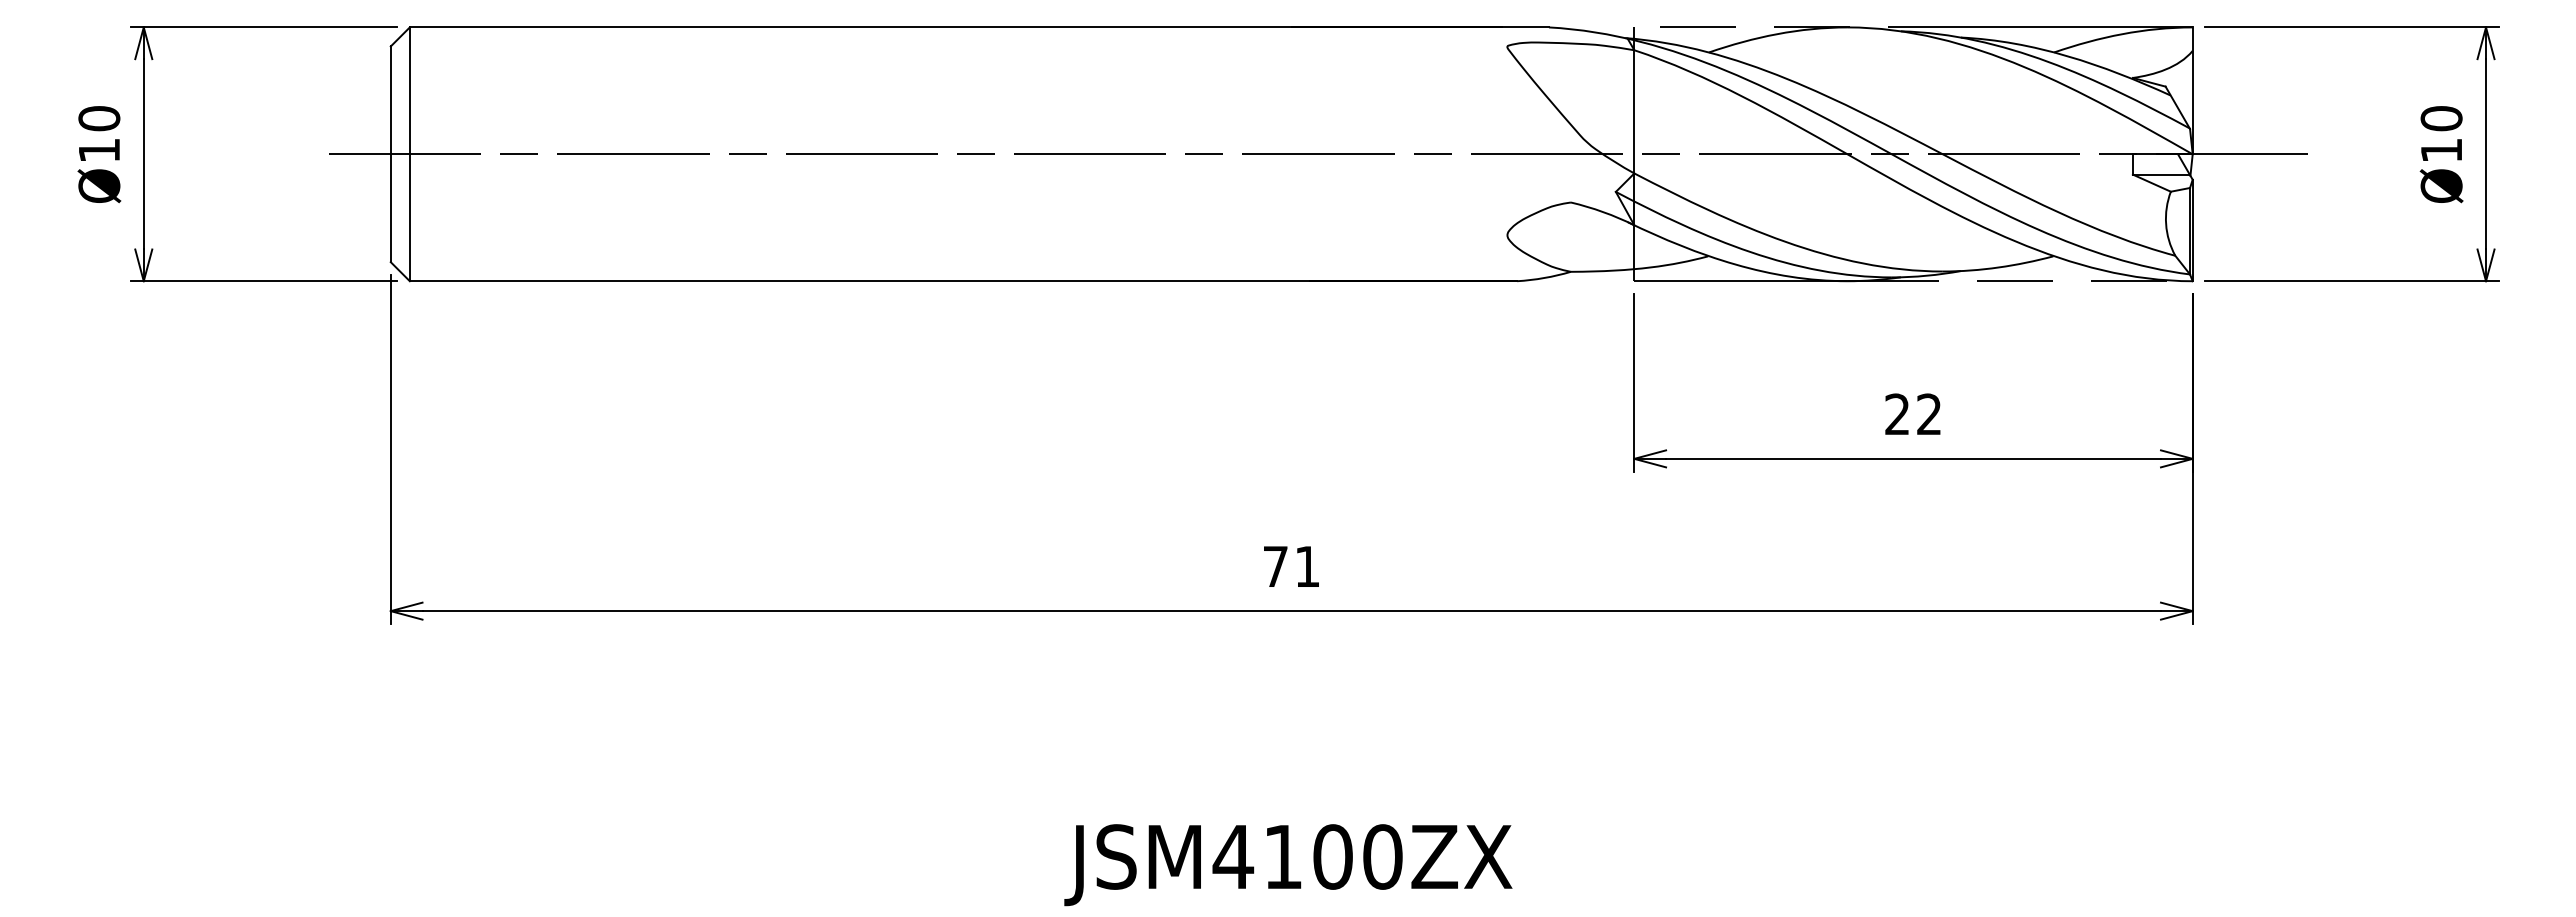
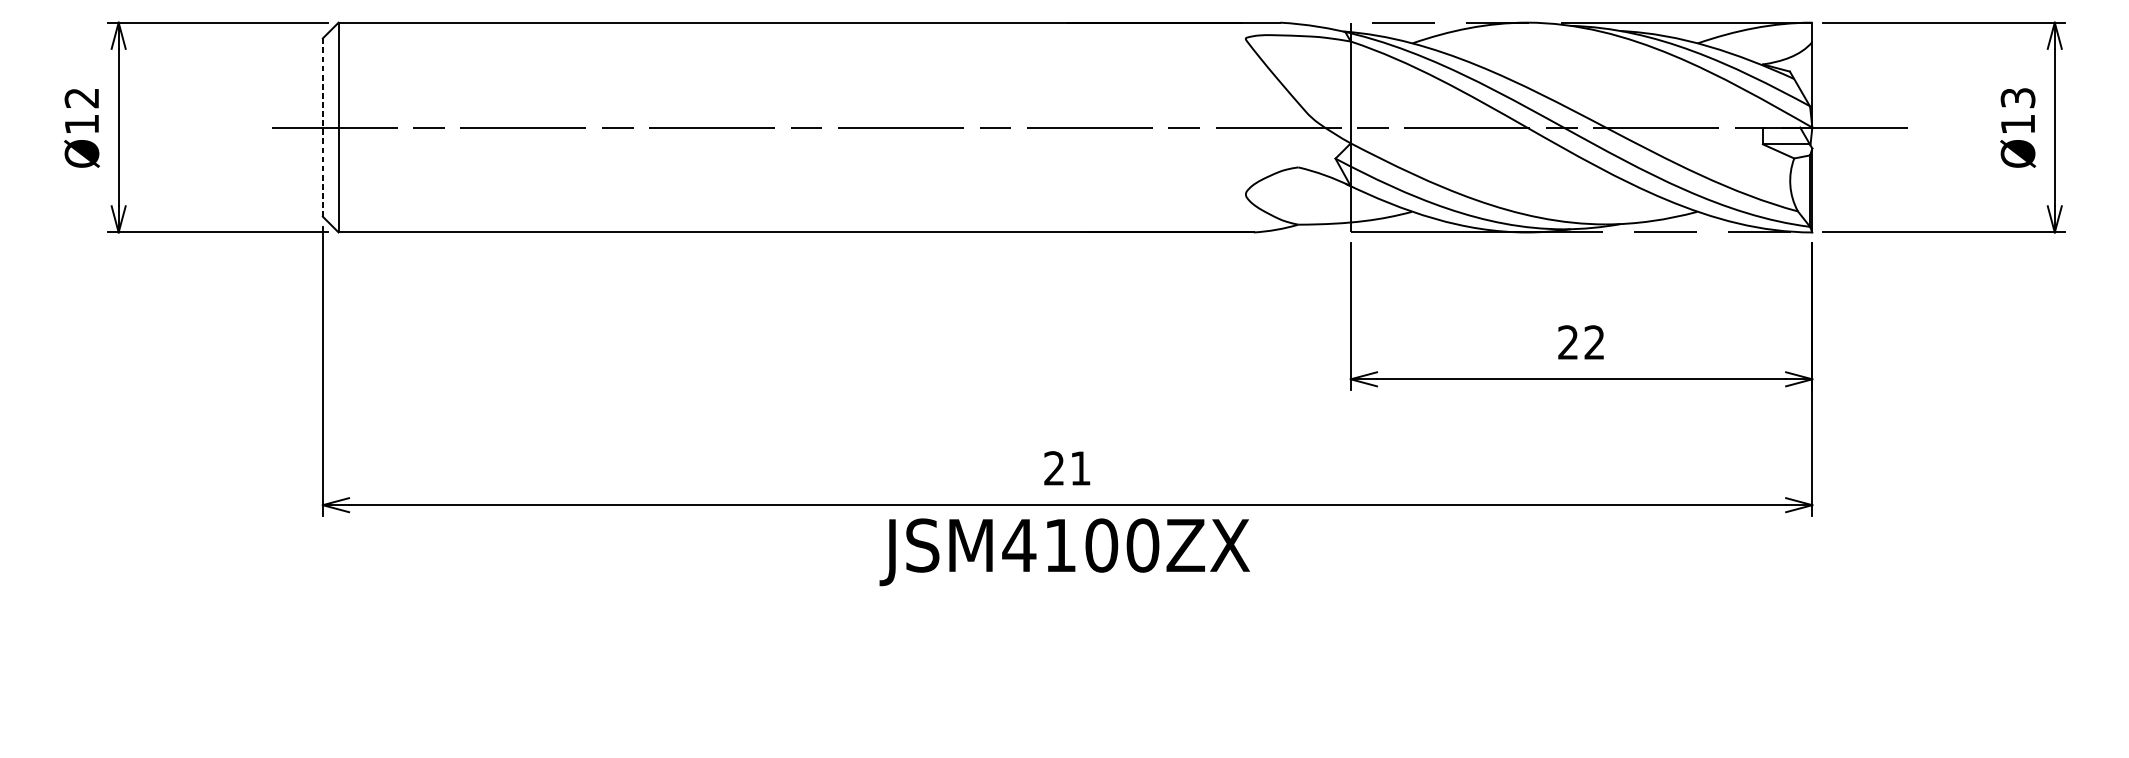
text: (99, 118) -> (82, 97), Ø10 -> Ø12
text: (2441, 118) -> (2017, 97), Ø10 -> Ø13
line: (390, 154) -> (322, 127), solid -> dashed
text: (1275, 565) -> (1054, 467), 71 -> 21
text: (1288, 865) -> (1064, 552), moved

